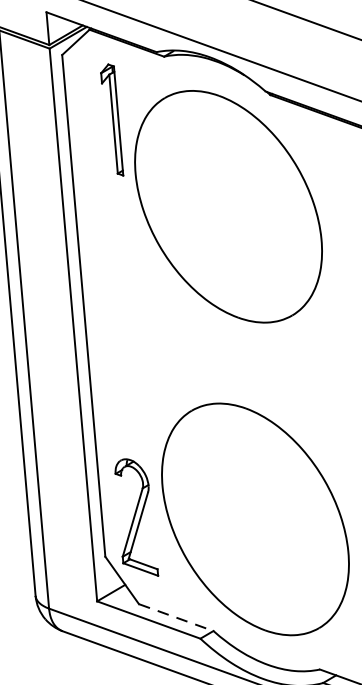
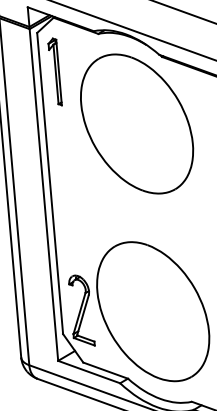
part: (111, 119) -> (54, 71), moved
line: (176, 617) -> (105, 370), dashed -> solid

